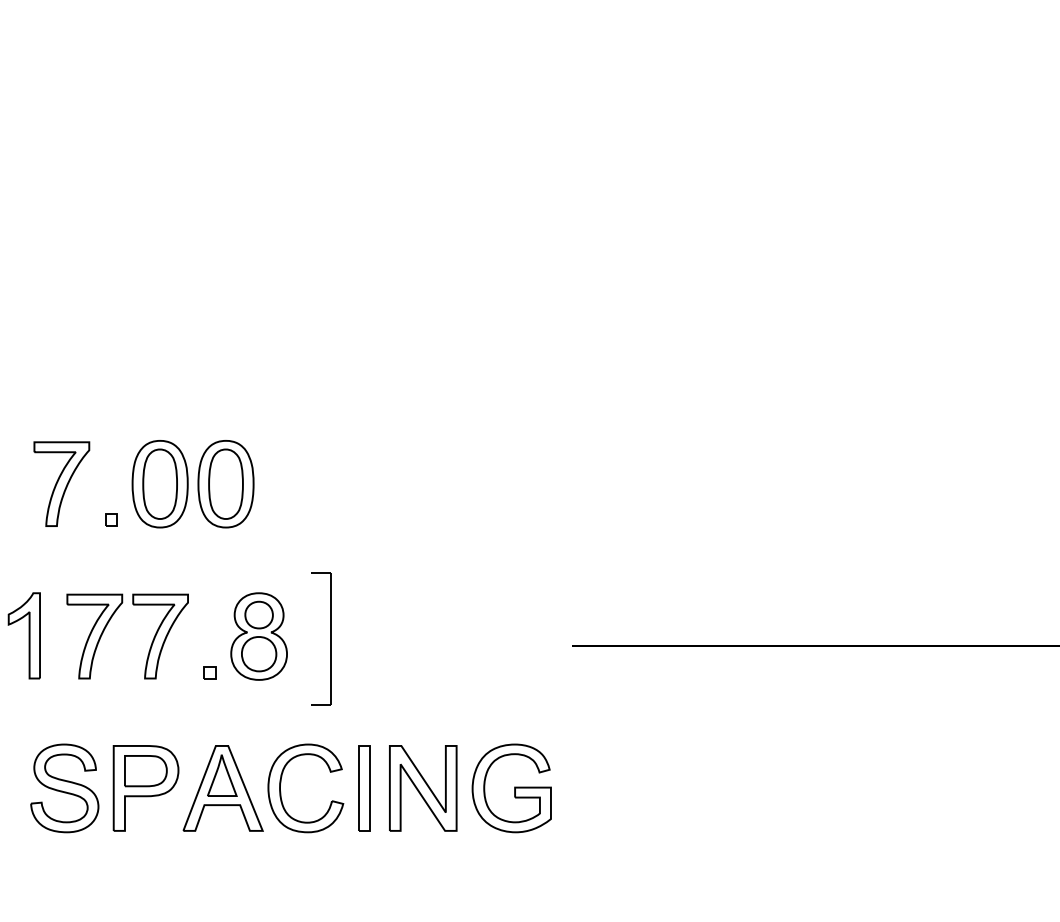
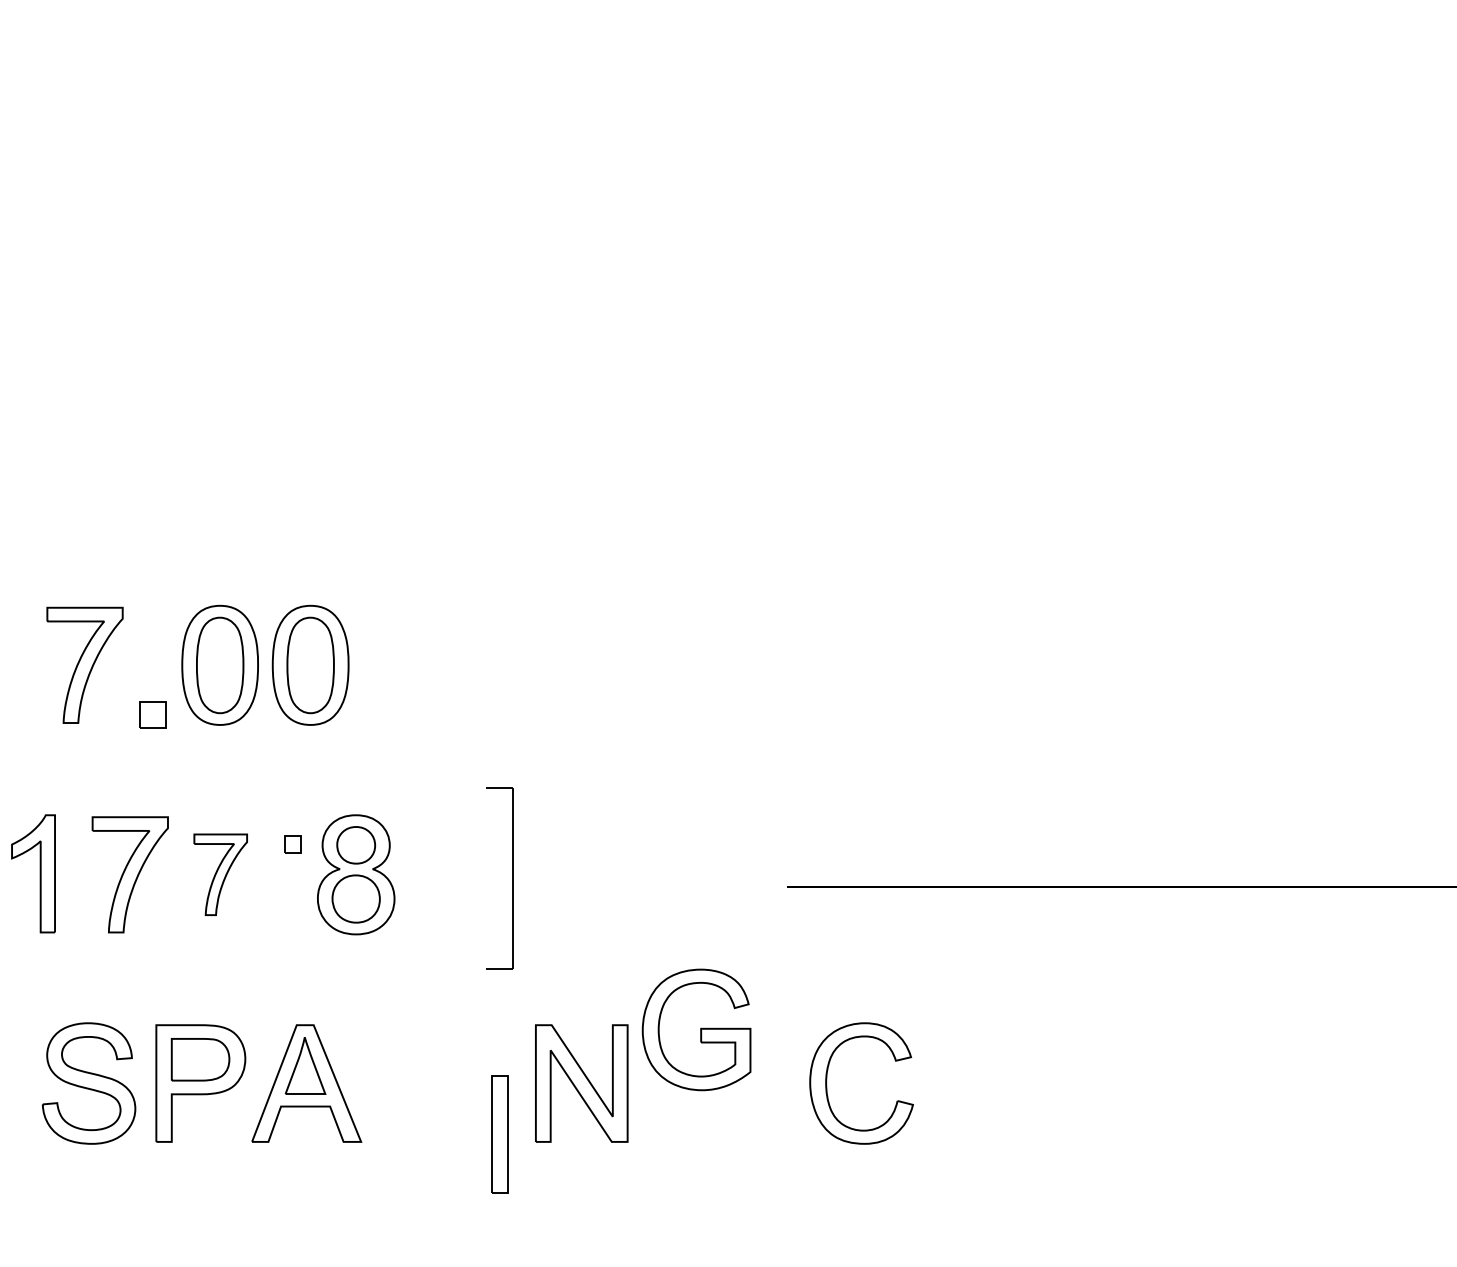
part: (111, 519) -> (153, 713), size x1.6
part: (160, 636) -> (220, 874), size x0.7
part: (330, 638) -> (512, 877), moved
part: (209, 672) -> (292, 844), moved
part: (364, 788) -> (499, 1134), moved
part: (511, 788) -> (696, 1030), moved
part: (281, 792) -> (828, 1089), moved

